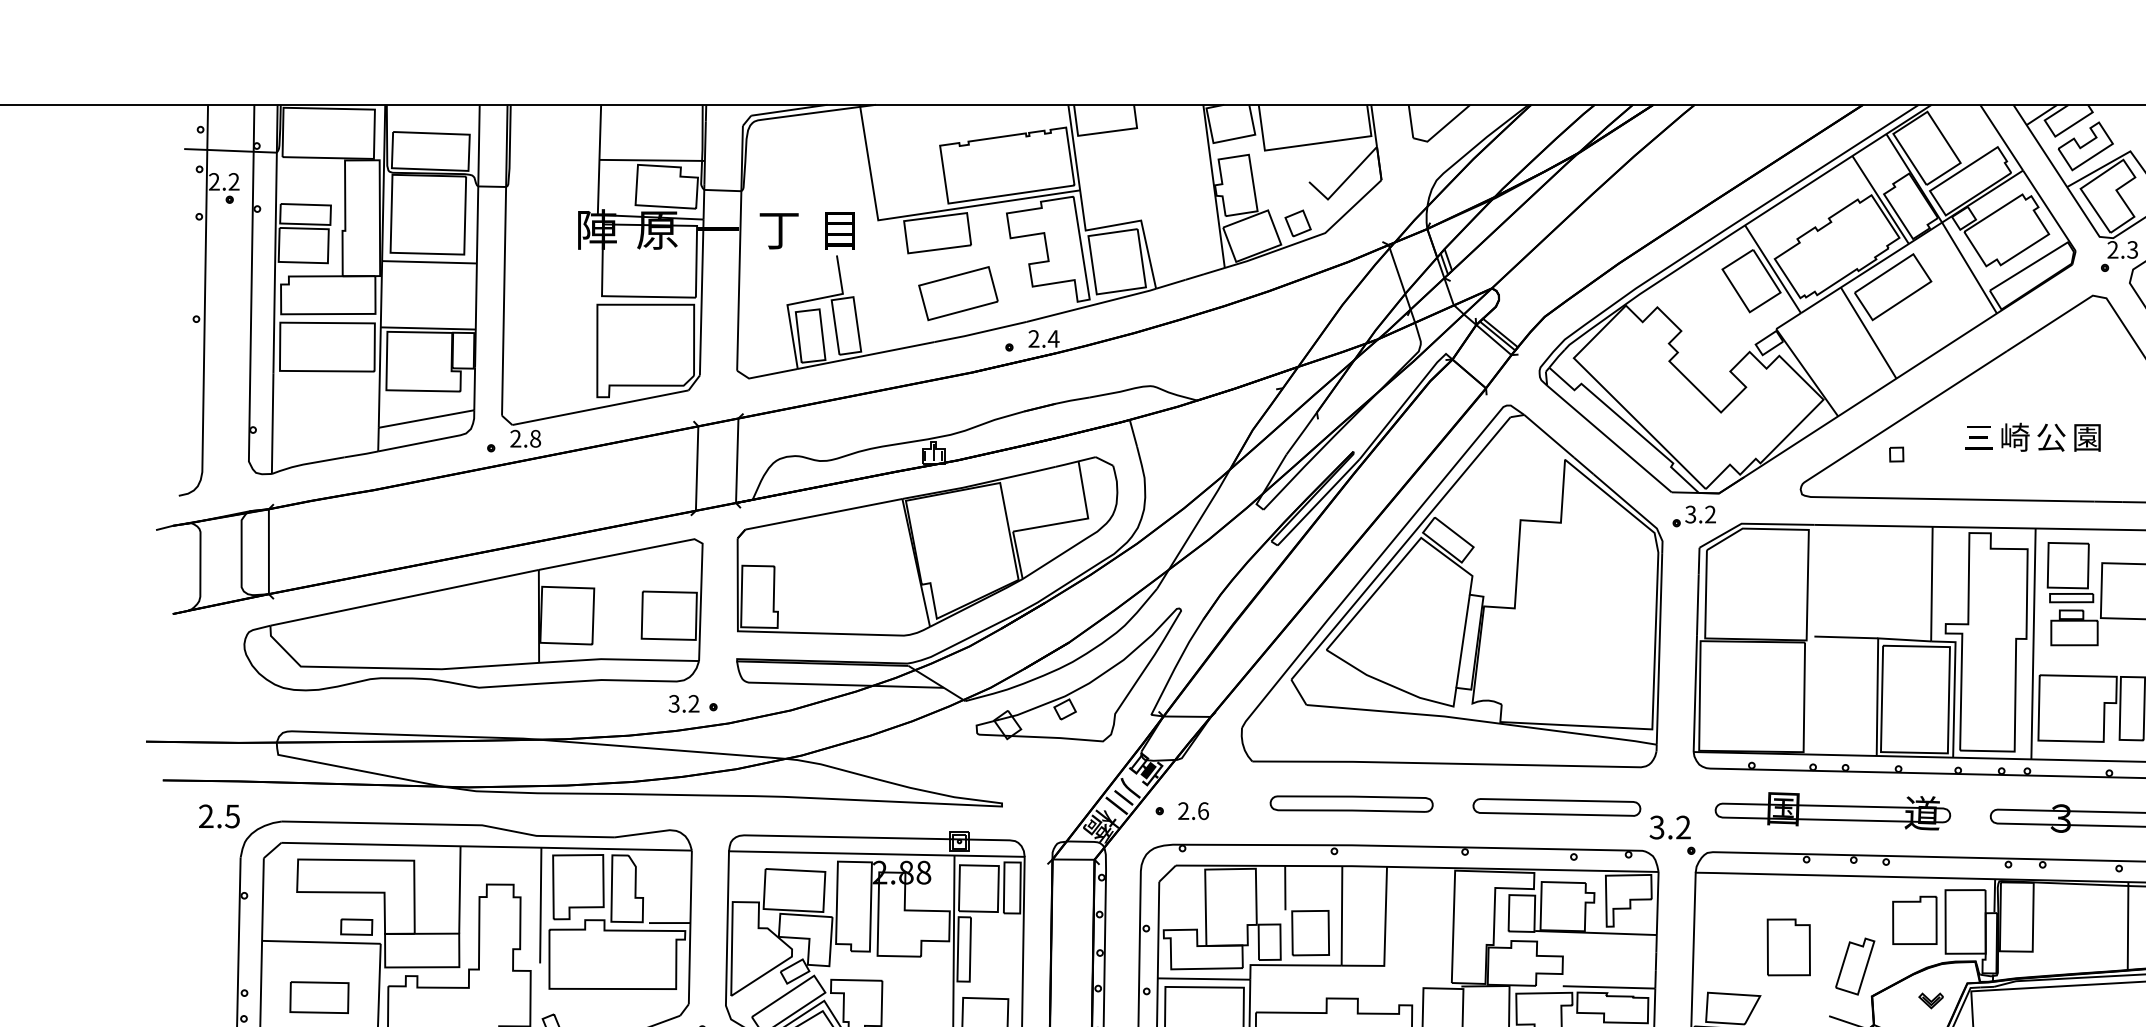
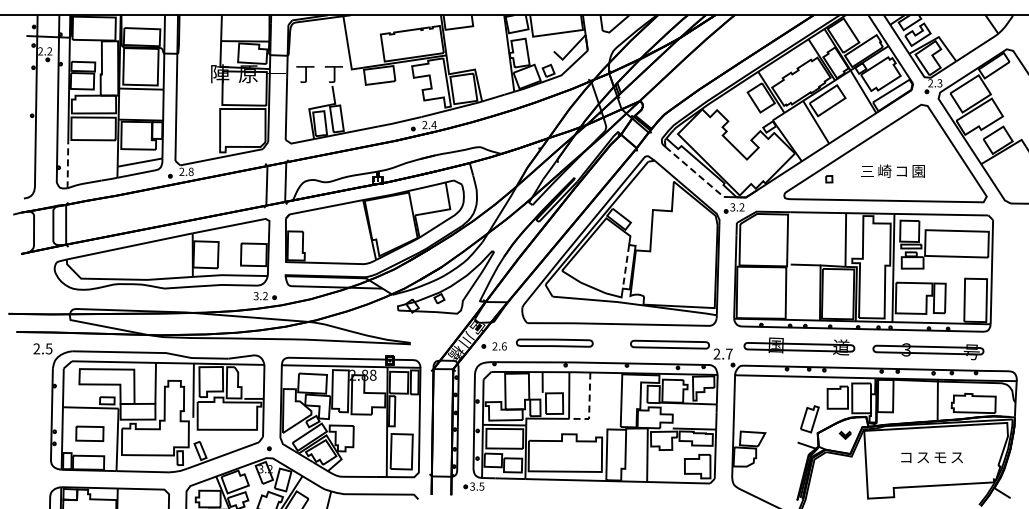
text: (839, 228) -> (333, 73), 目 -> 丁
part: (958, 292) -> (389, 103), removed
line: (271, 423) -> (67, 164), solid -> dashed
text: (2050, 438) -> (901, 171), 公 -> コ
line: (1611, 440) -> (695, 172), solid -> dashed
line: (1461, 642) -> (625, 267), solid -> dashed
part: (1351, 802) -> (554, 342), moved
text: (1668, 826) -> (722, 353), 3.2 -> 2.7
line: (1385, 939) -> (589, 406), solid -> dashed
part: (1788, 947) -> (778, 410), removed

